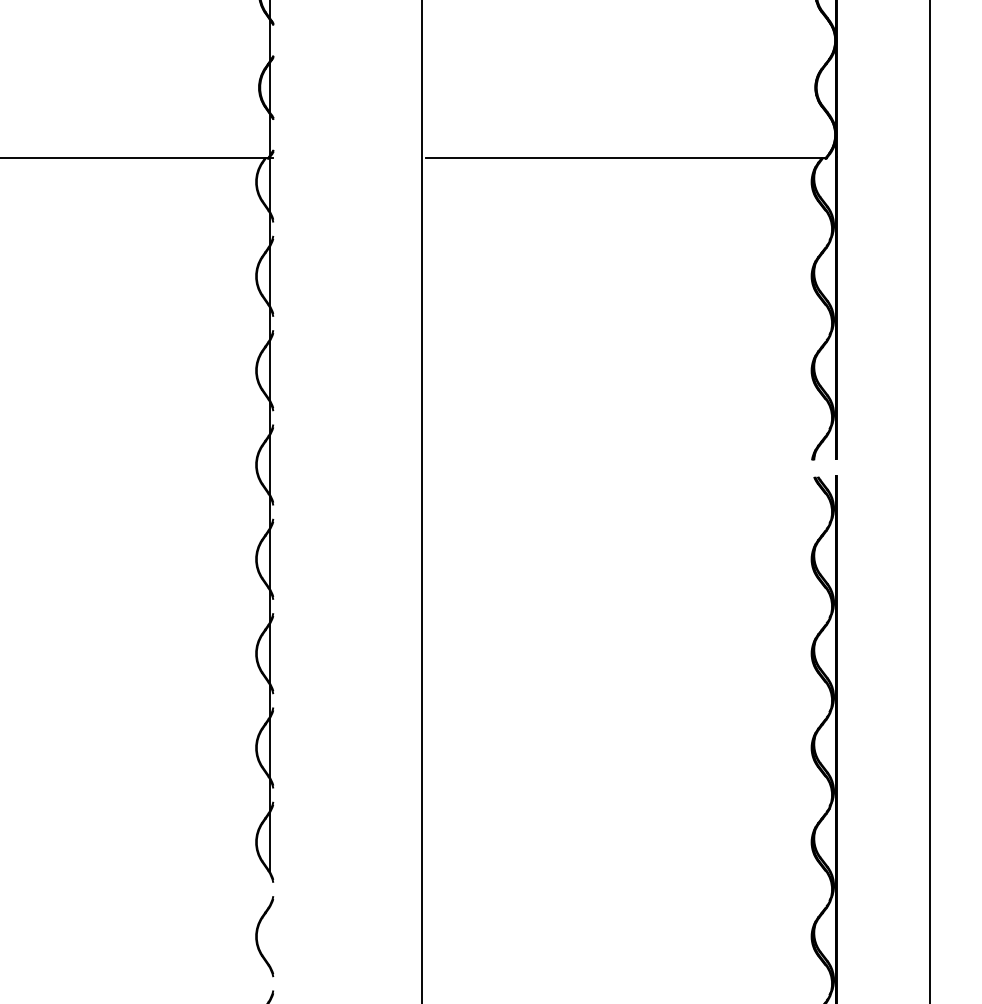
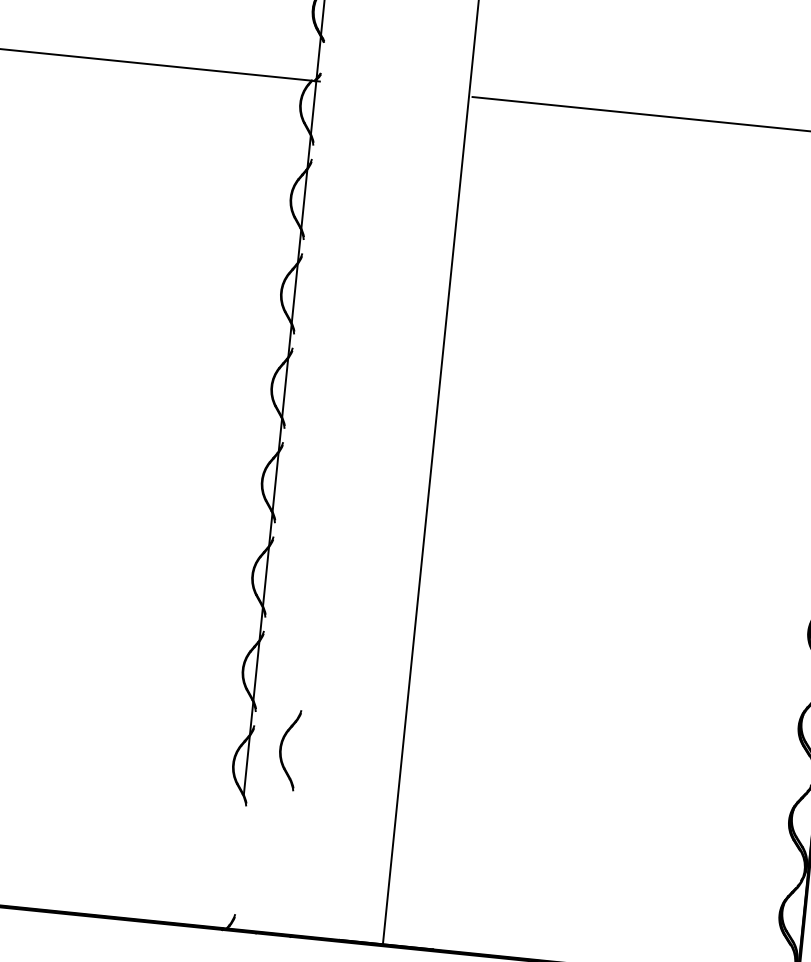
part: (257, 936) -> (281, 749), moved

